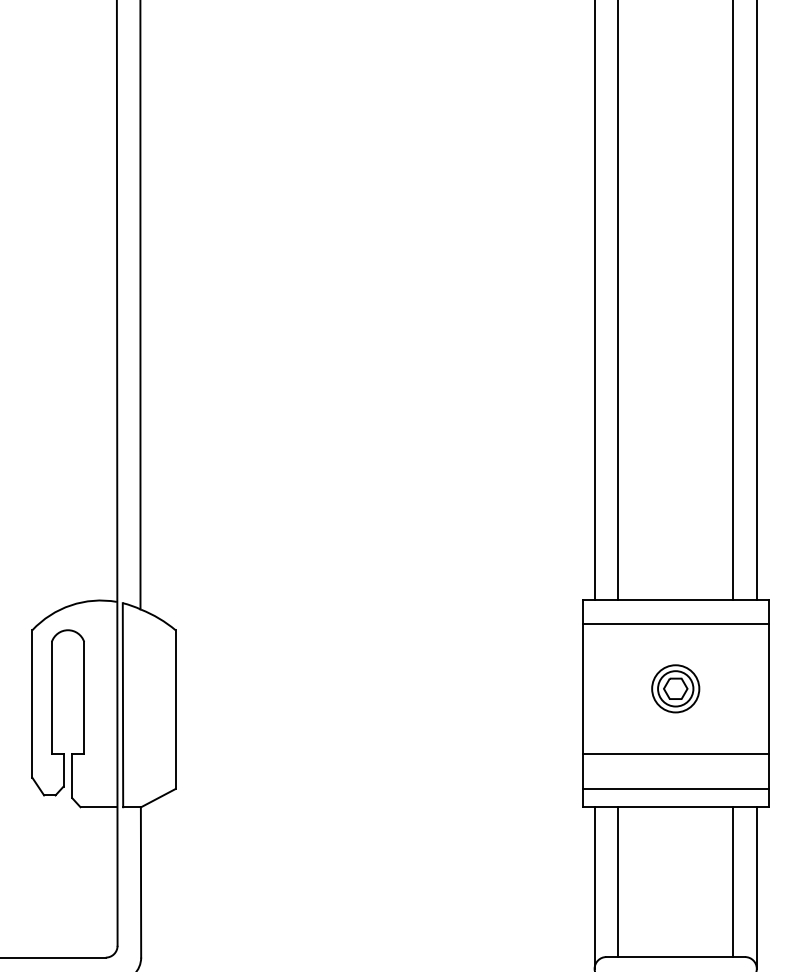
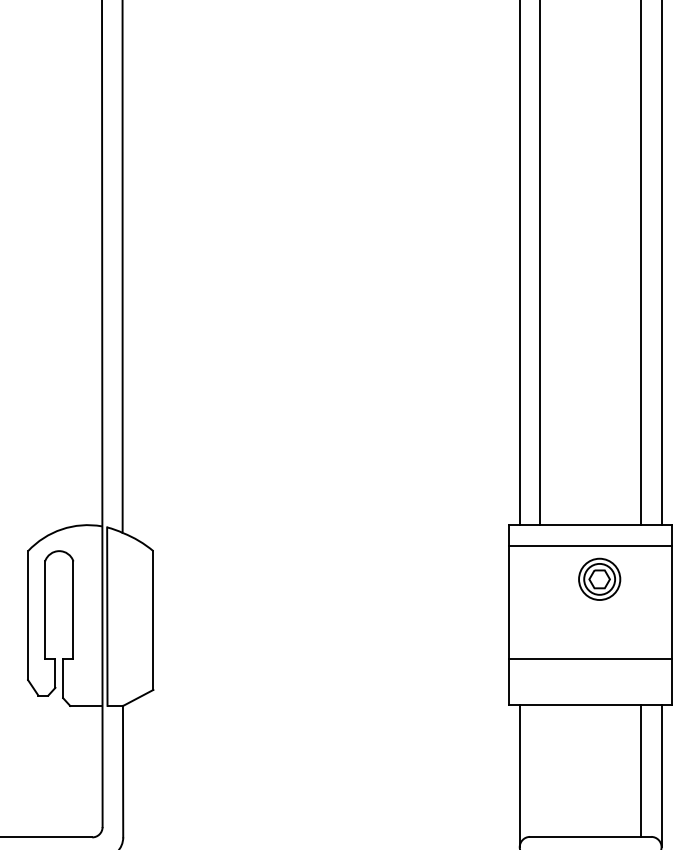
part: (675, 687) -> (599, 578), moved
line: (675, 788) -> (590, 689), removed
line: (618, 881) -> (540, 770), removed

